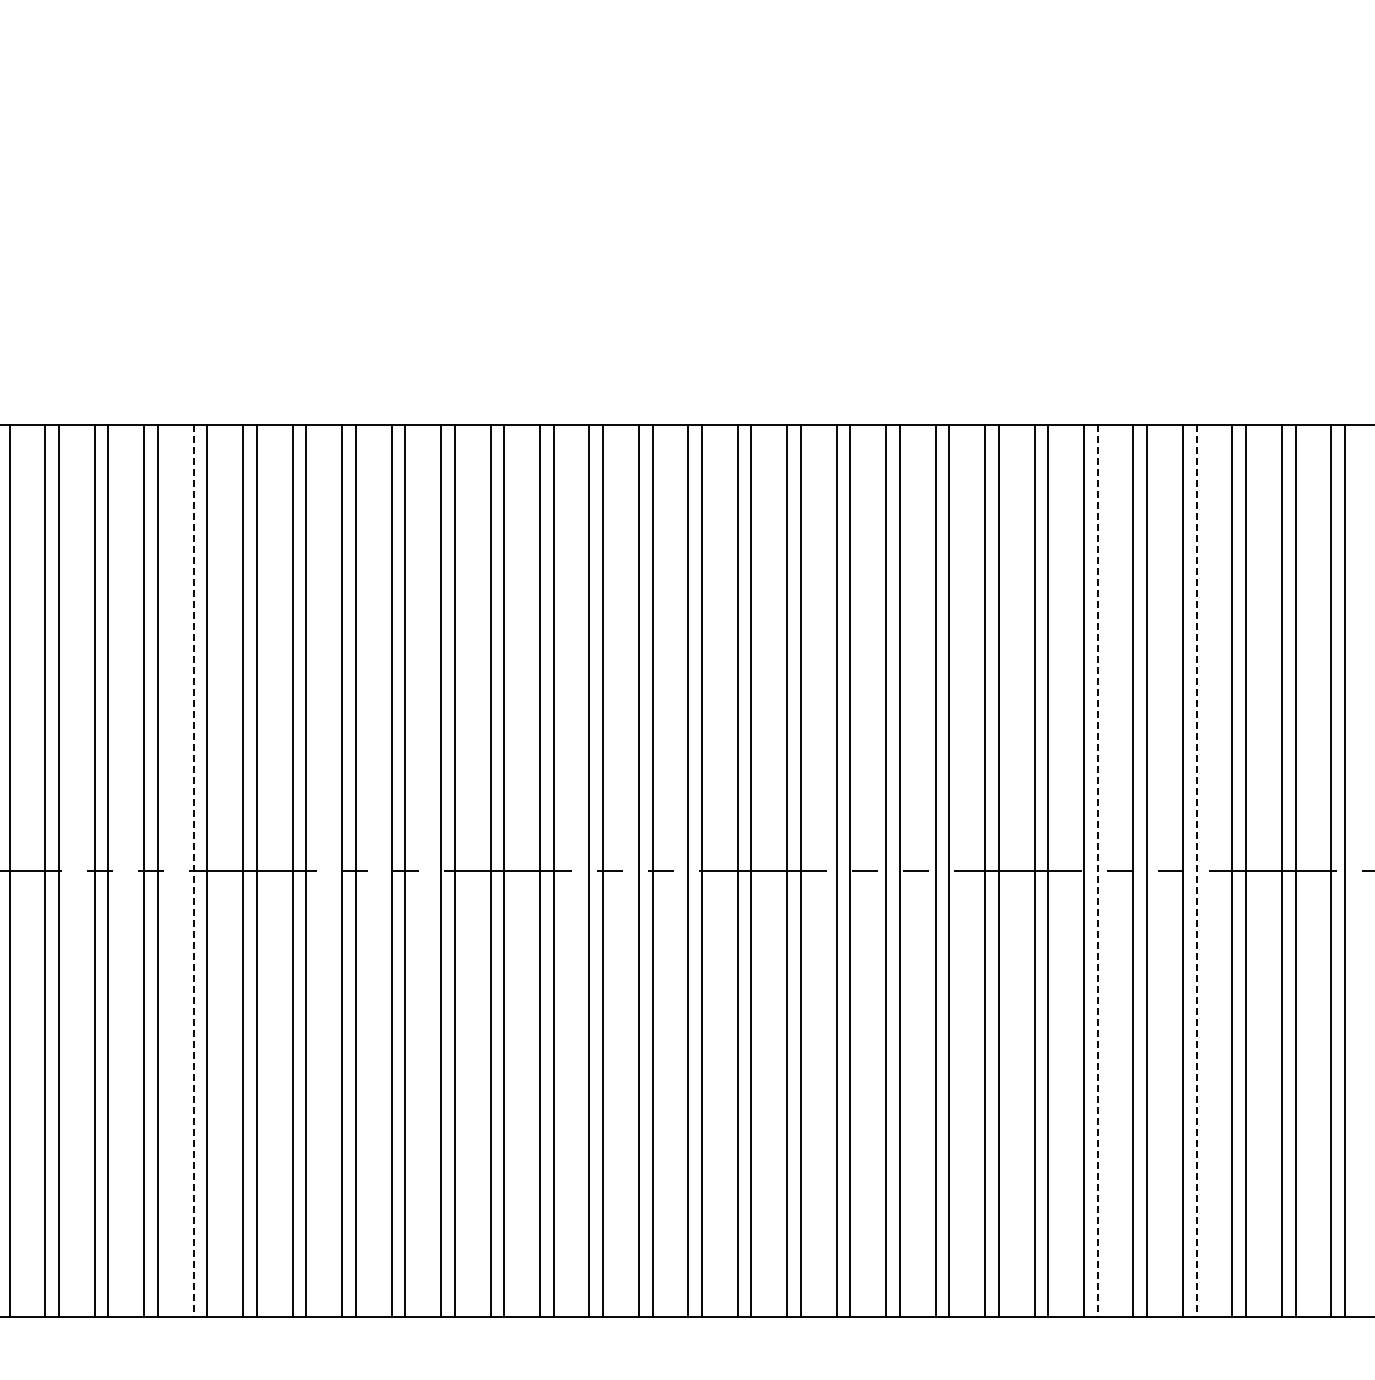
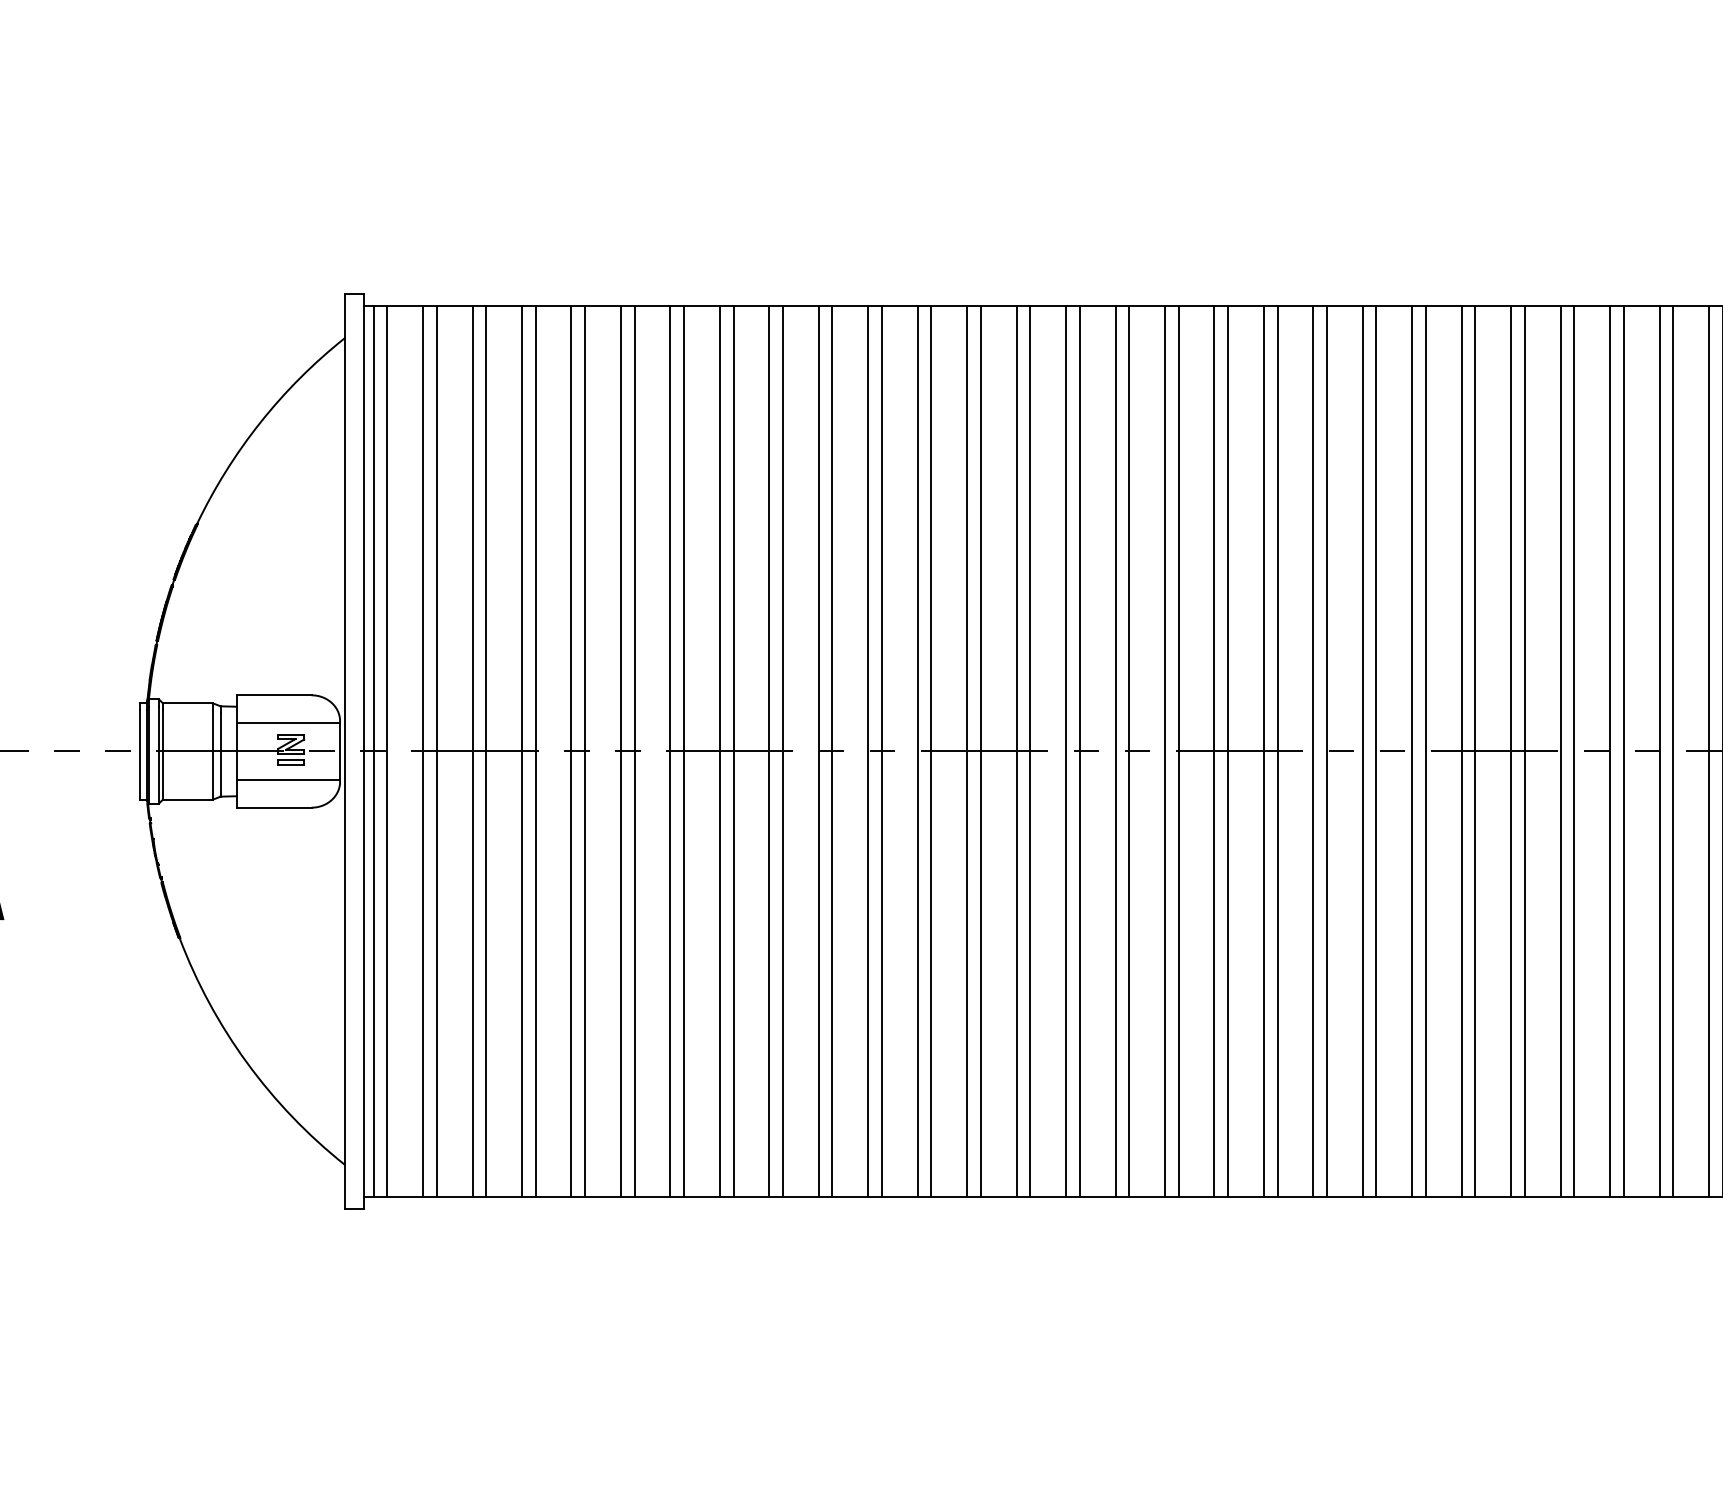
line: (193, 870) -> (670, 751), dashed -> solid
line: (1097, 870) -> (1574, 751), dashed -> solid
line: (1196, 870) -> (1673, 751), dashed -> solid

